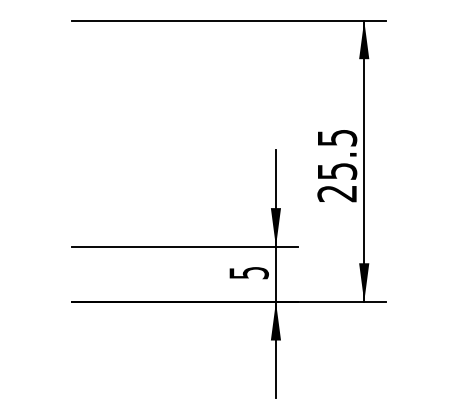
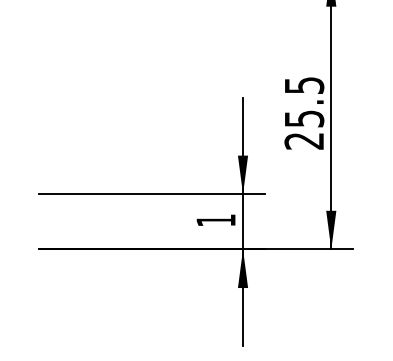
text: (248, 273) -> (215, 221), 5 -> 1

